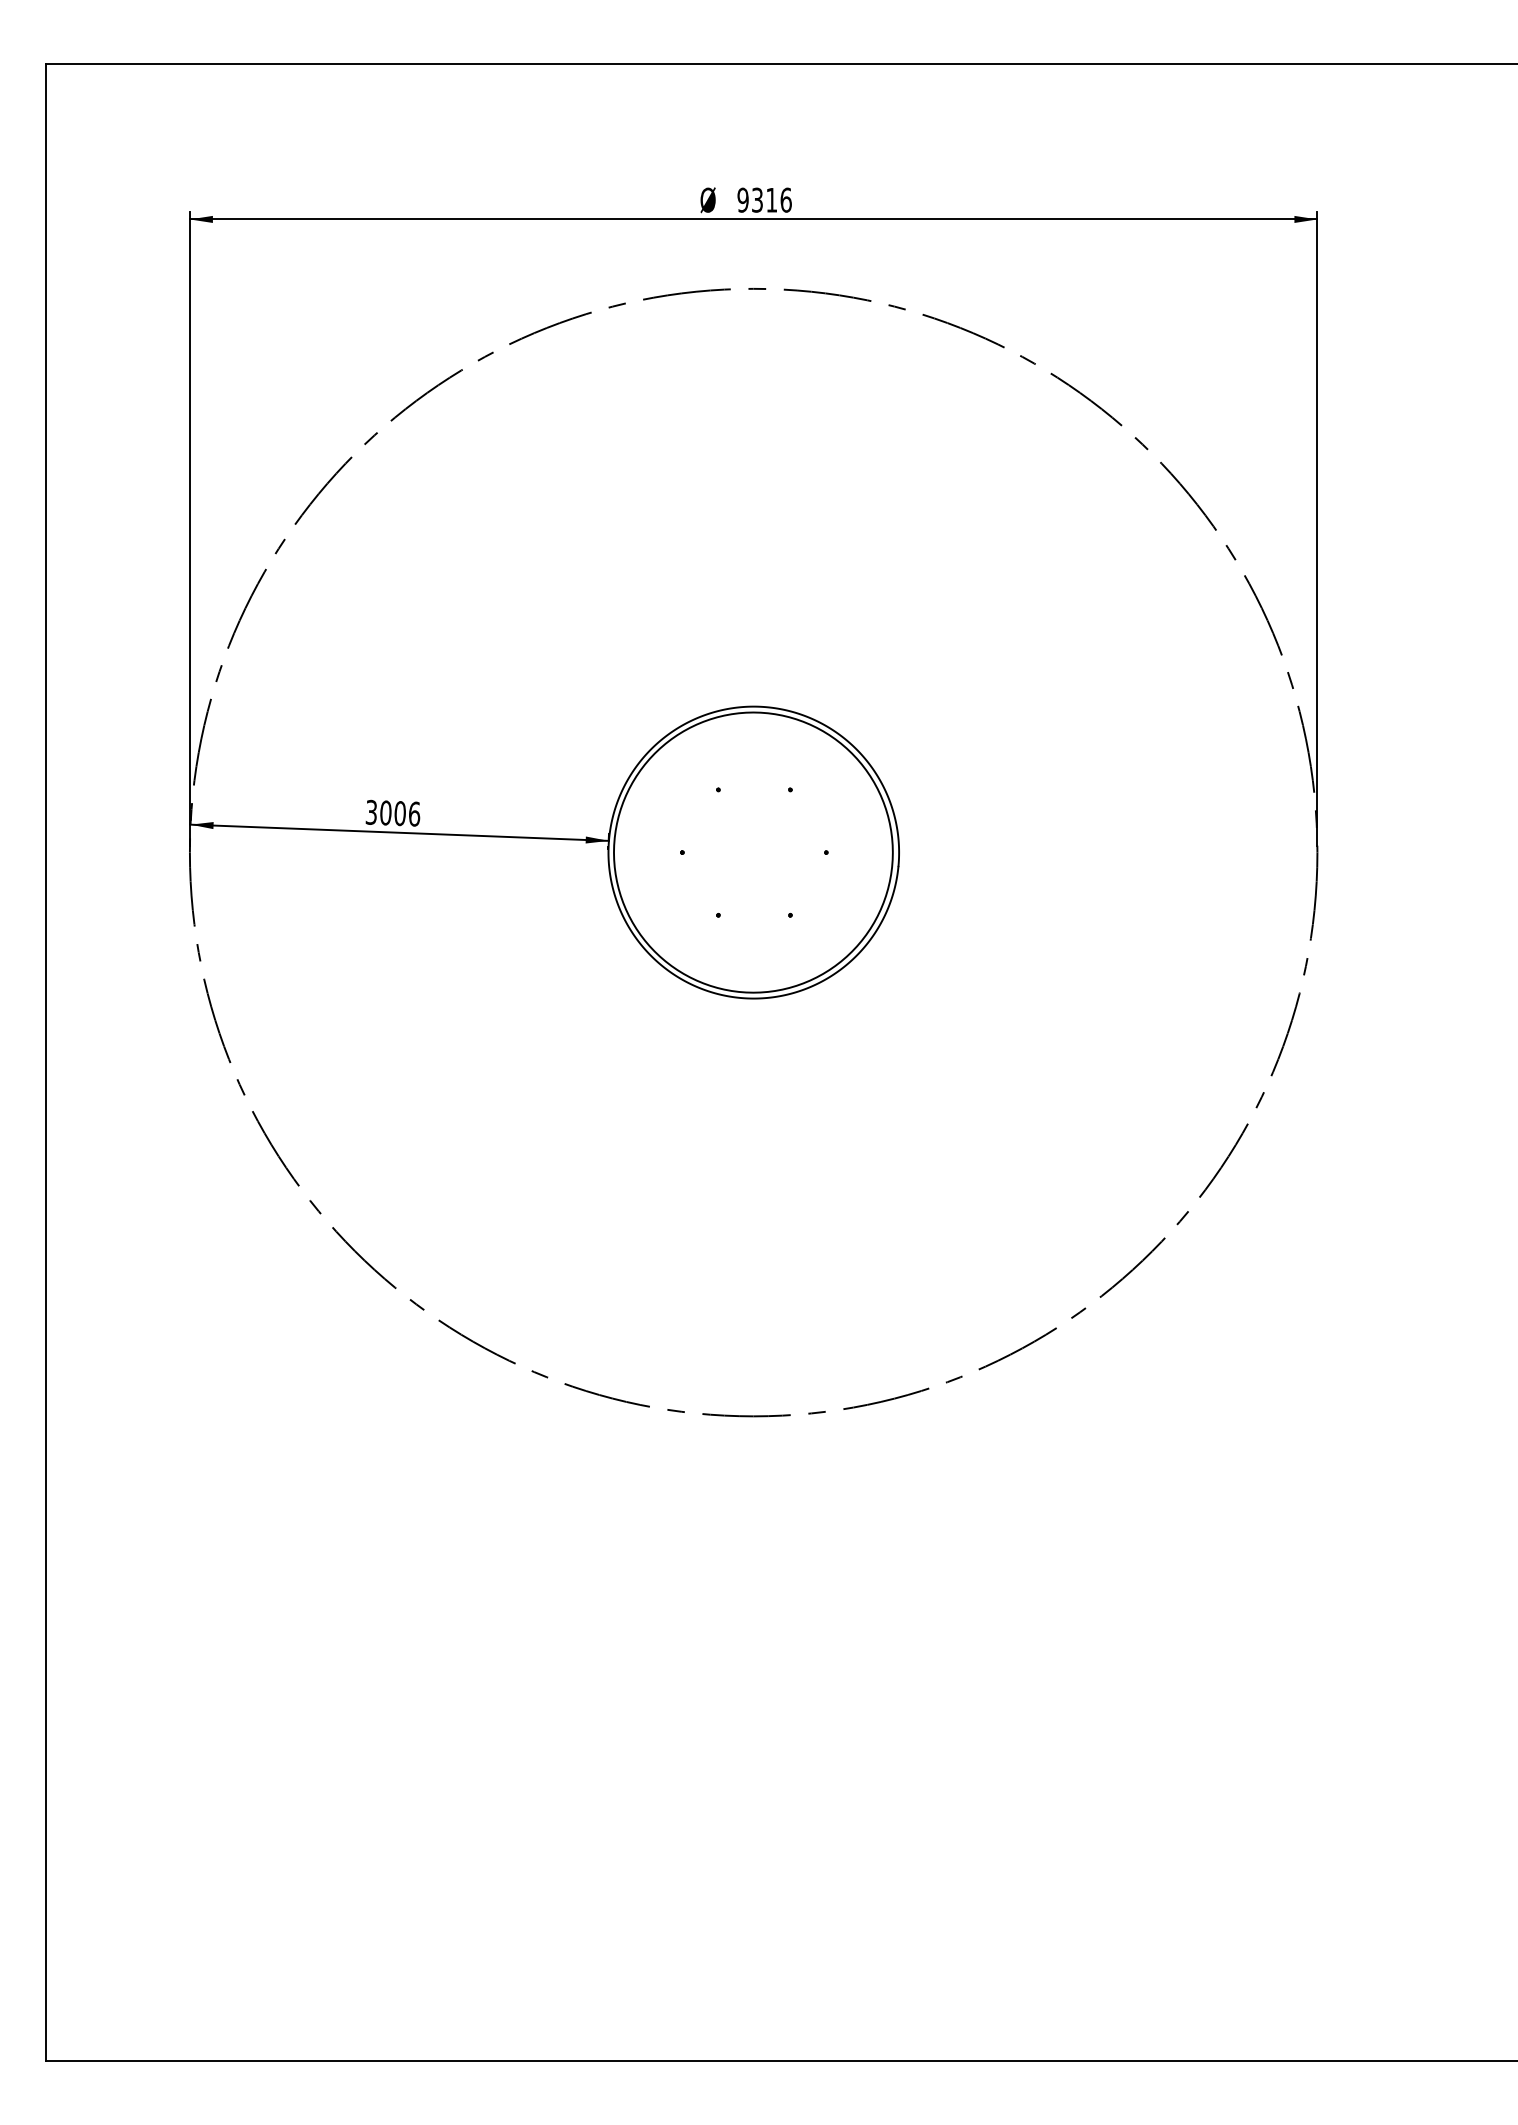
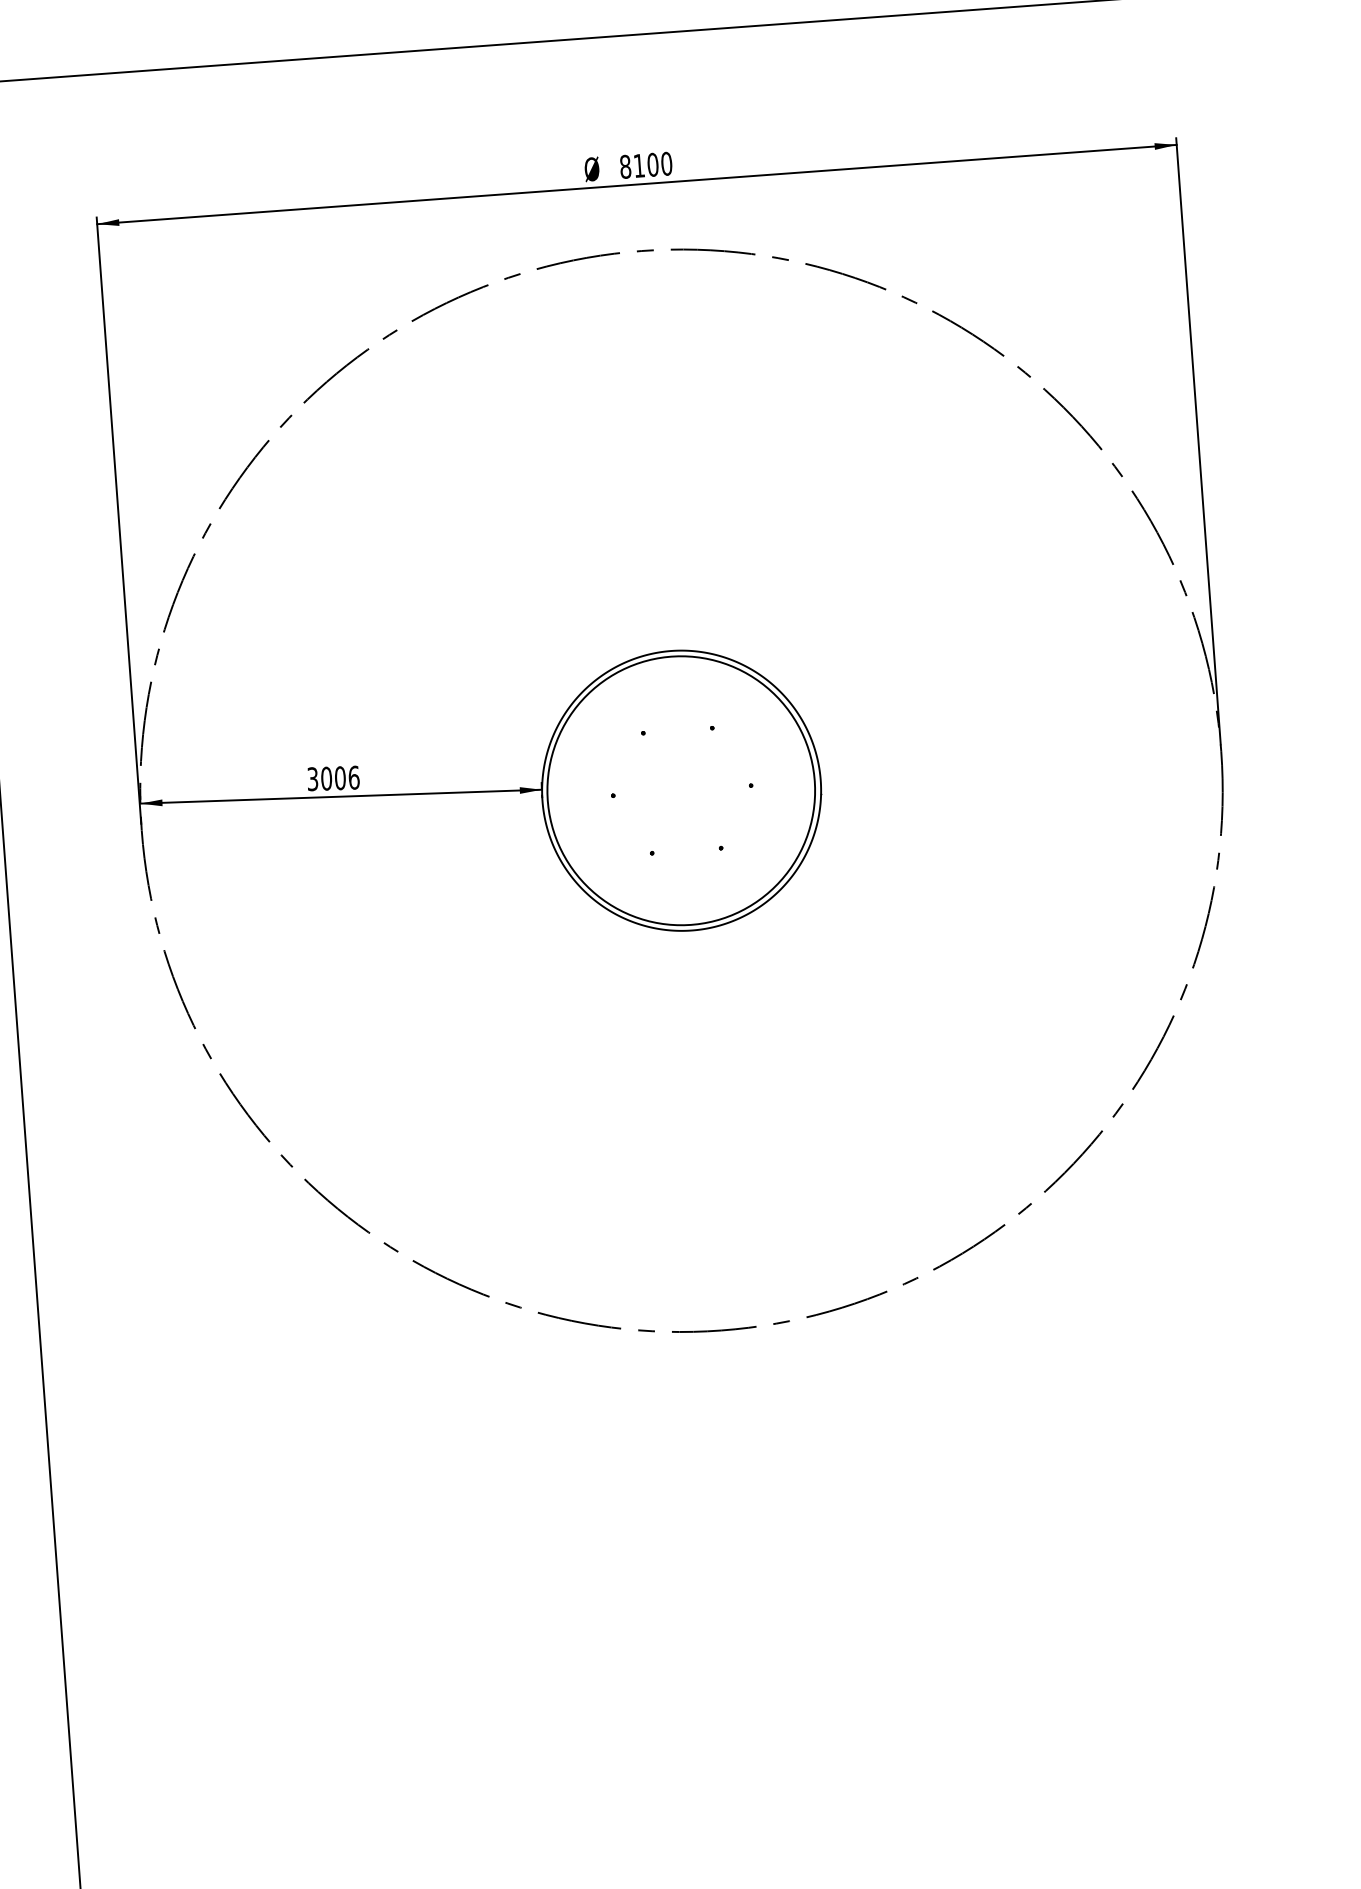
text: (764, 199) -> (645, 164), 9316 -> 8100

